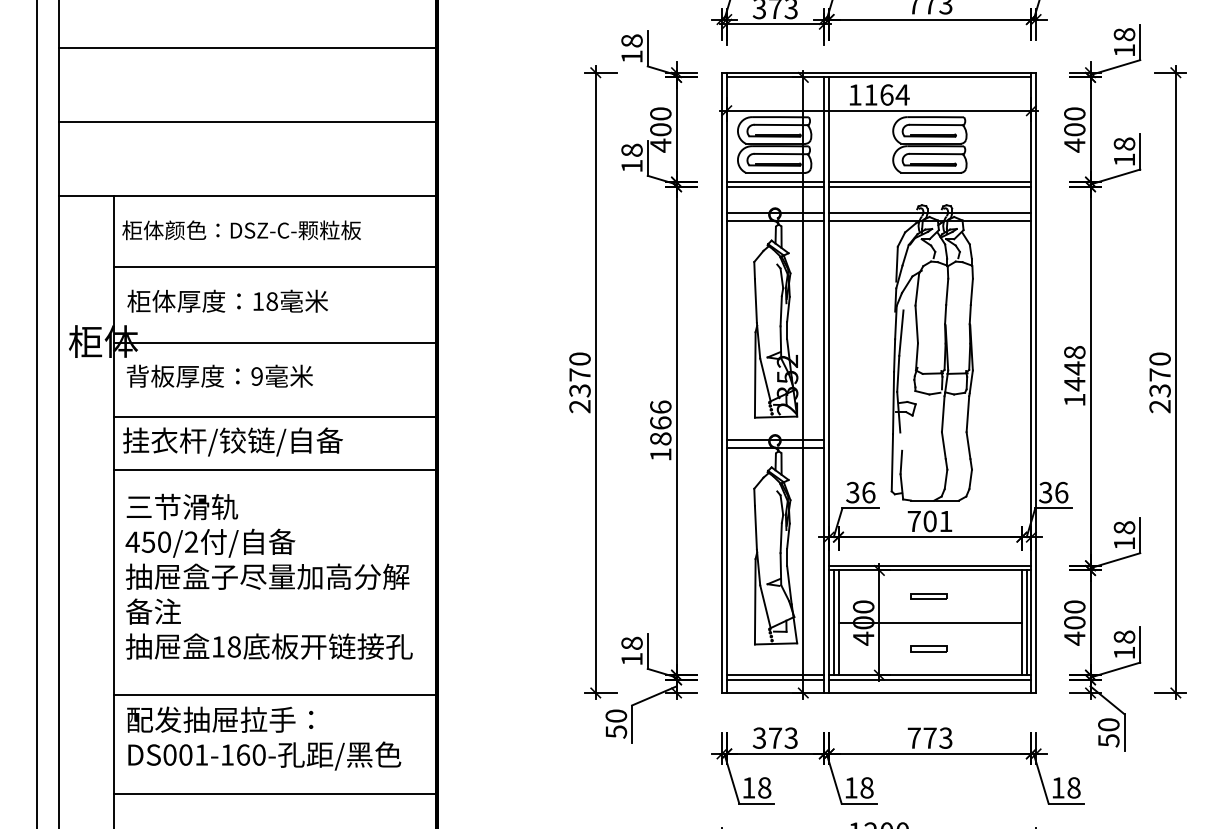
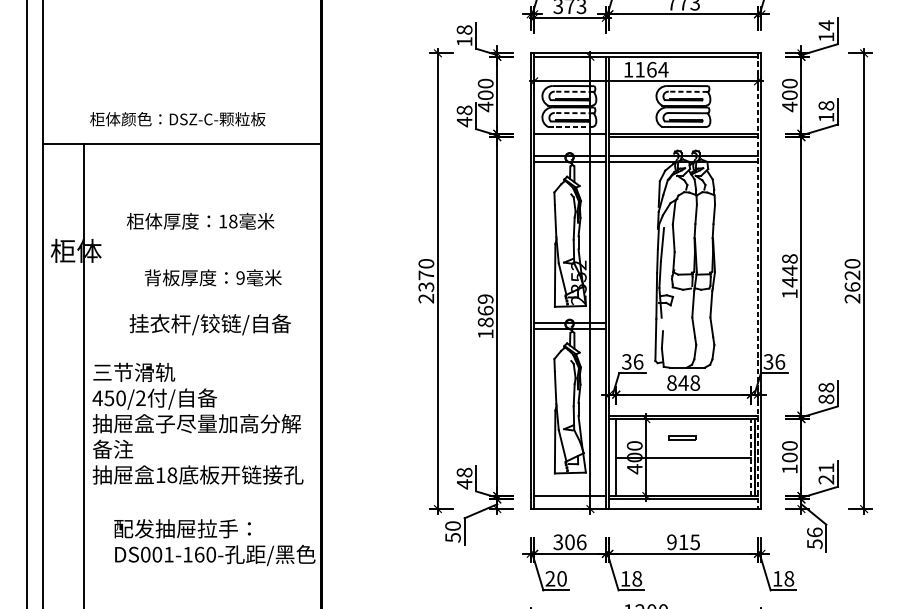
text: (1124, 34) -> (826, 25), 18 -> 14
line: (247, 48) -> (182, 35), removed
line: (247, 121) -> (182, 89), removed
line: (935, 124) -> (687, 91), solid -> dashed
line: (781, 125) -> (574, 92), solid -> dashed
line: (781, 154) -> (574, 113), solid -> dashed
text: (631, 166) -> (464, 122), 18 -> 48
line: (775, 172) -> (569, 126), solid -> dashed
line: (775, 186) -> (569, 136), removed
text: (241, 230) -> (177, 119), moved
line: (274, 267) -> (201, 196), removed
text: (227, 300) -> (200, 220), moved
line: (274, 342) -> (201, 251), removed
text: (219, 375) -> (212, 277), moved
text: (1159, 382) -> (852, 280), 2370 -> 2620
line: (1031, 383) -> (758, 281), solid -> dashed
text: (660, 406) -> (485, 298), 1866 -> 1869
line: (274, 416) -> (201, 305), removed
text: (232, 441) -> (209, 324), moved
line: (274, 469) -> (201, 344), removed
text: (929, 521) -> (683, 383), 701 -> 848
text: (1124, 543) -> (826, 399), 18 -> 88
line: (833, 622) -> (612, 457), removed
line: (1021, 622) -> (750, 457), solid -> dashed
text: (1074, 638) -> (789, 469), 400 -> 100
text: (1124, 644) -> (826, 473), 18 -> 21
part: (928, 648) -> (682, 476), removed
text: (631, 659) -> (464, 484), 18 -> 48
line: (775, 679) -> (569, 499), removed
line: (274, 694) -> (201, 510), removed
text: (1108, 724) -> (814, 532), 50 -> 56
text: (783, 737) -> (575, 541), 373 -> 306
text: (929, 737) -> (683, 541), 773 -> 915
text: (264, 738) -> (215, 542), moved
text: (756, 787) -> (556, 578), 18 -> 20
line: (274, 794) -> (201, 583), removed

